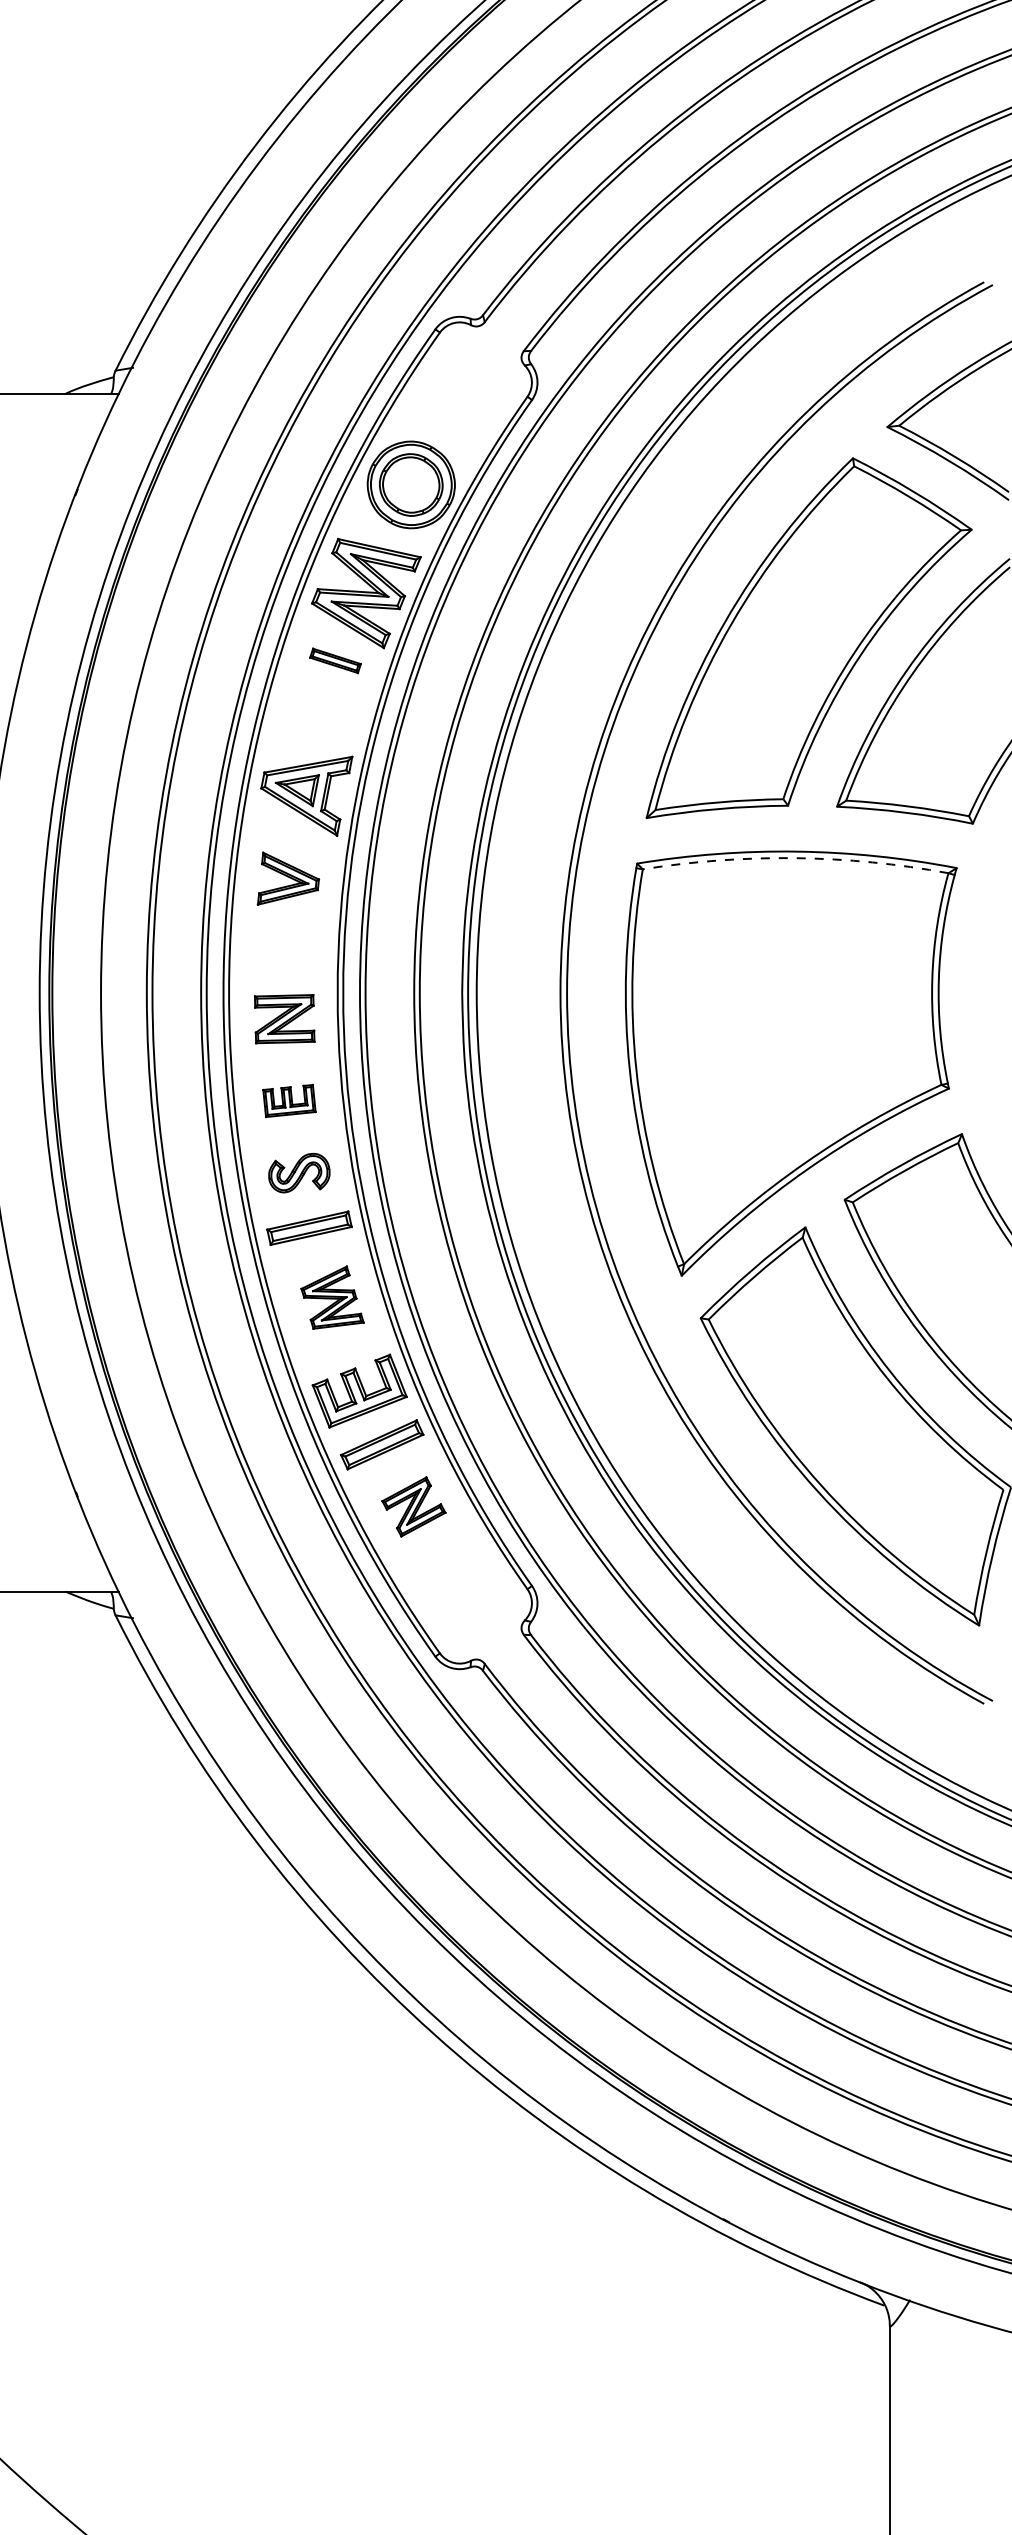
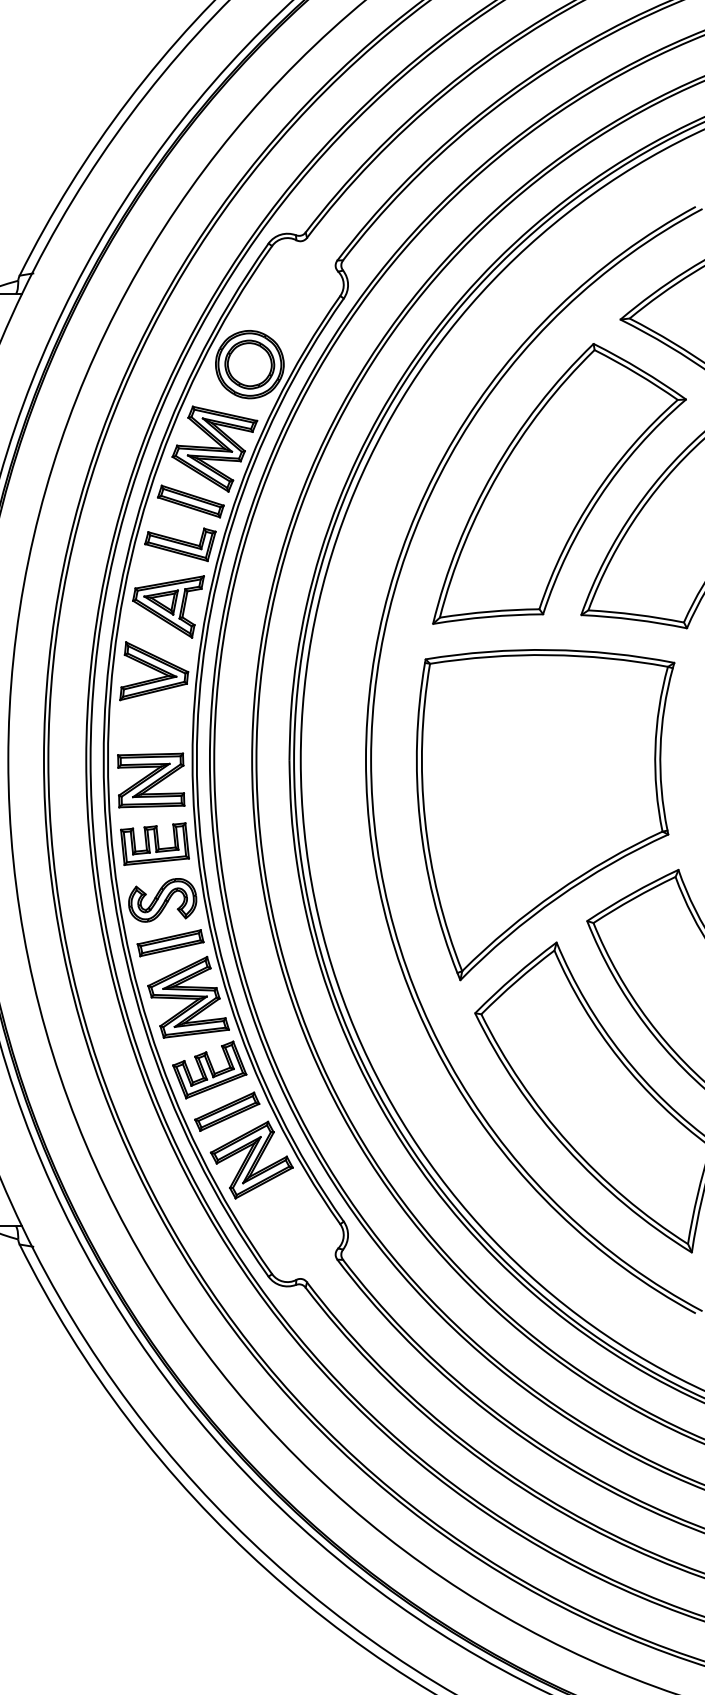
part: (335, 660) -> (190, 501), size x1.67
part: (321, 716) -> (179, 544), added
arc: (795, 858) -> (548, 655), dashed -> solid
part: (288, 878) -> (154, 670), size x1.43
part: (284, 1018) -> (151, 779), size x1.43
part: (289, 1100) -> (155, 843), size x1.67
part: (299, 1172) -> (162, 899), size x1.43
part: (332, 1297) -> (188, 997), size x1.67
part: (413, 1506) -> (251, 1159), size x1.67

